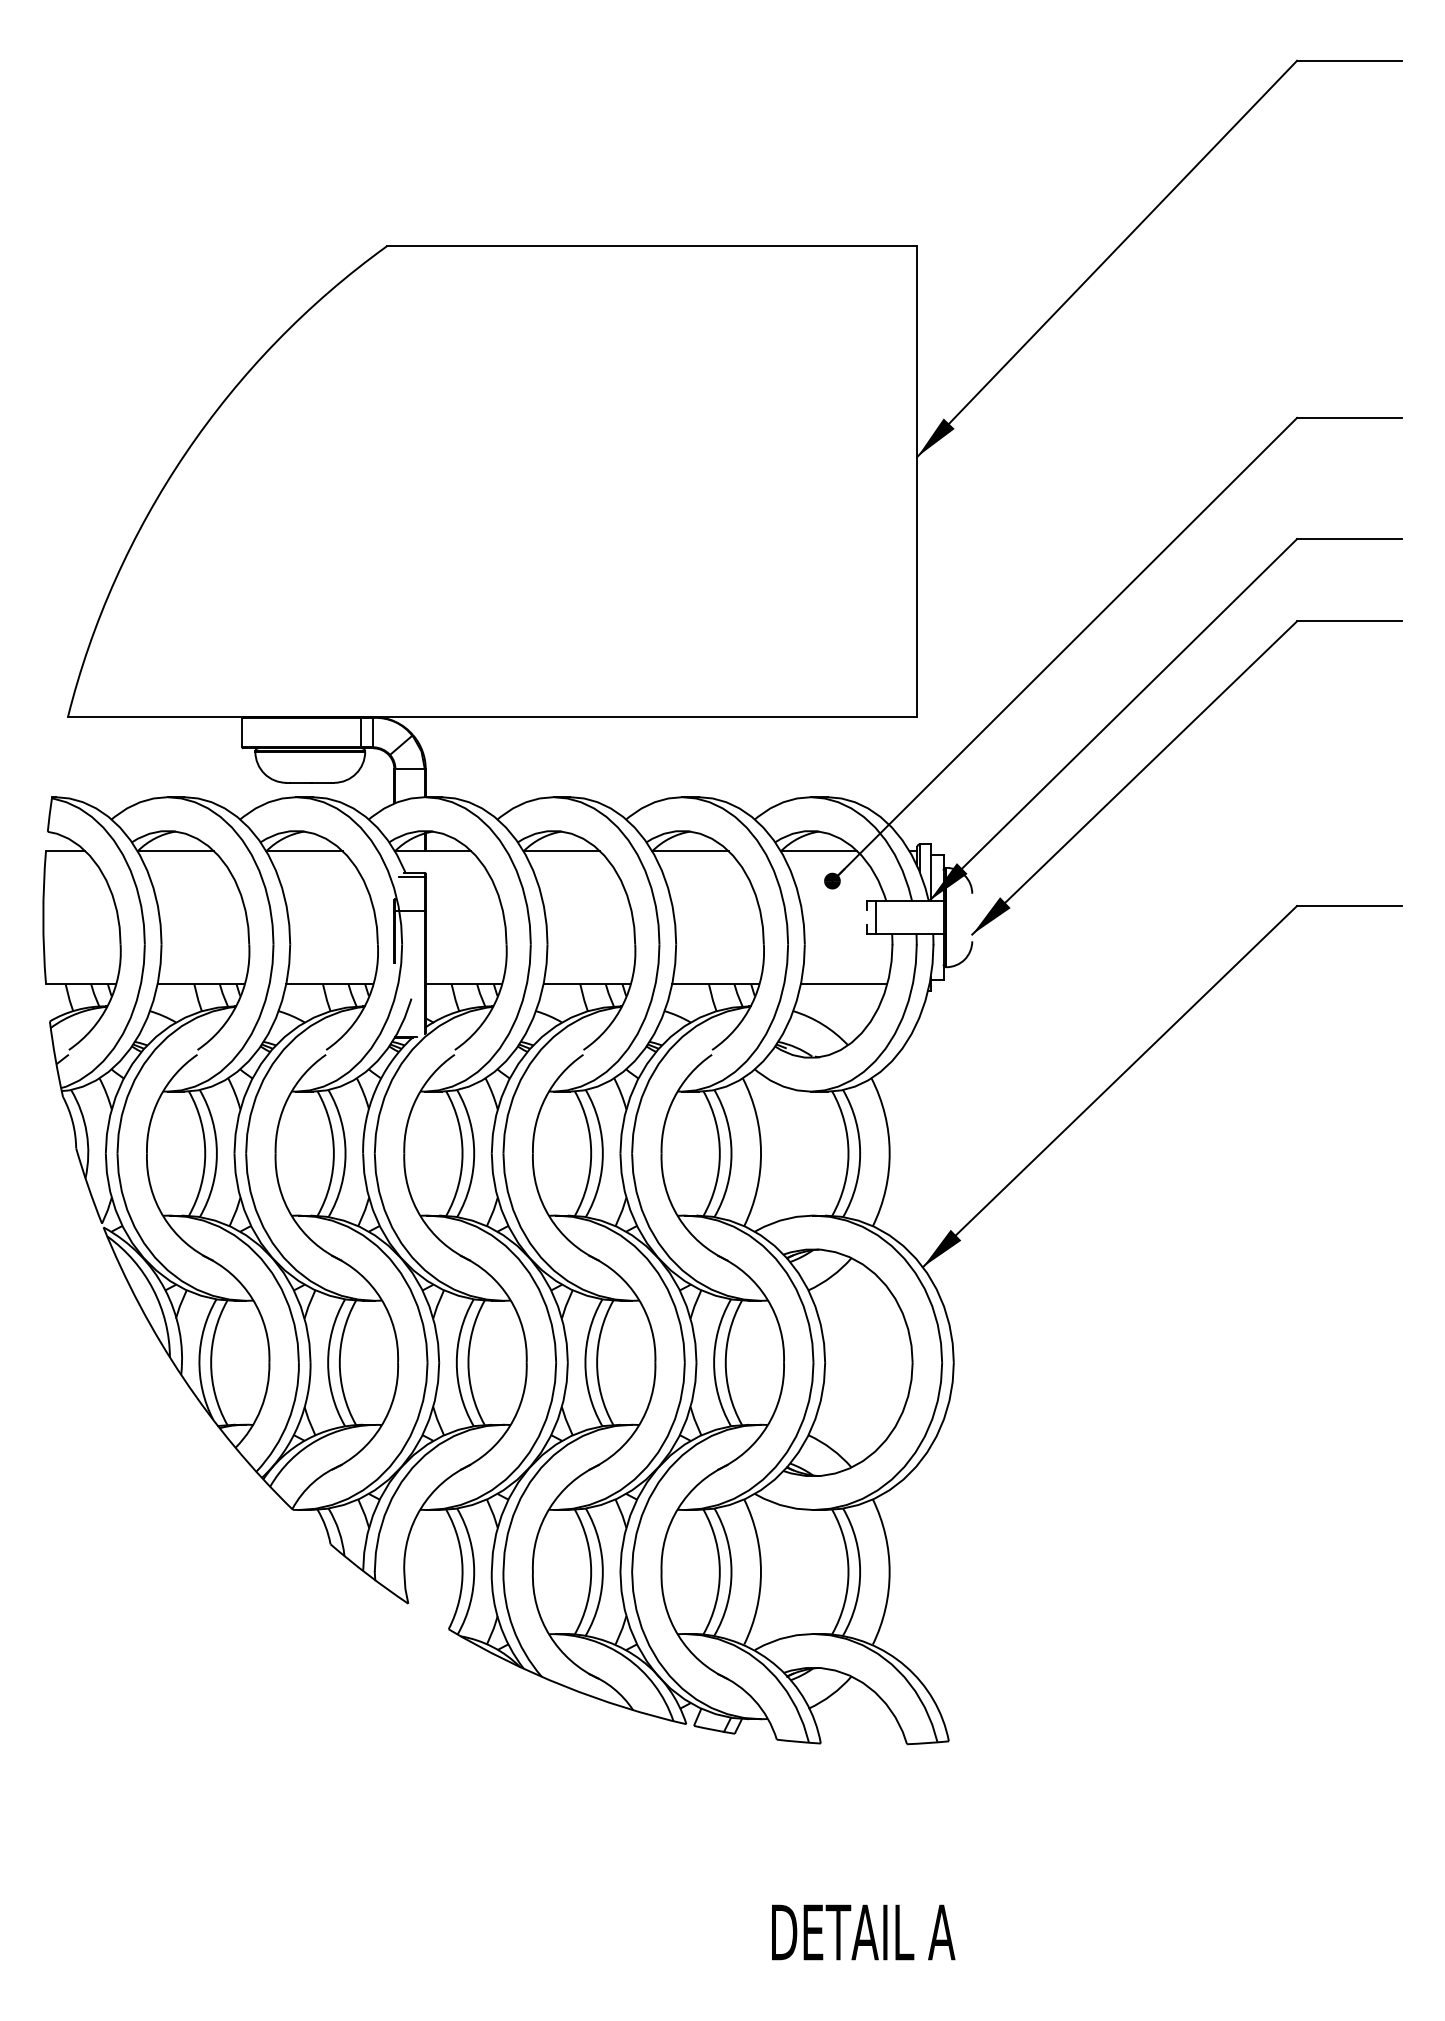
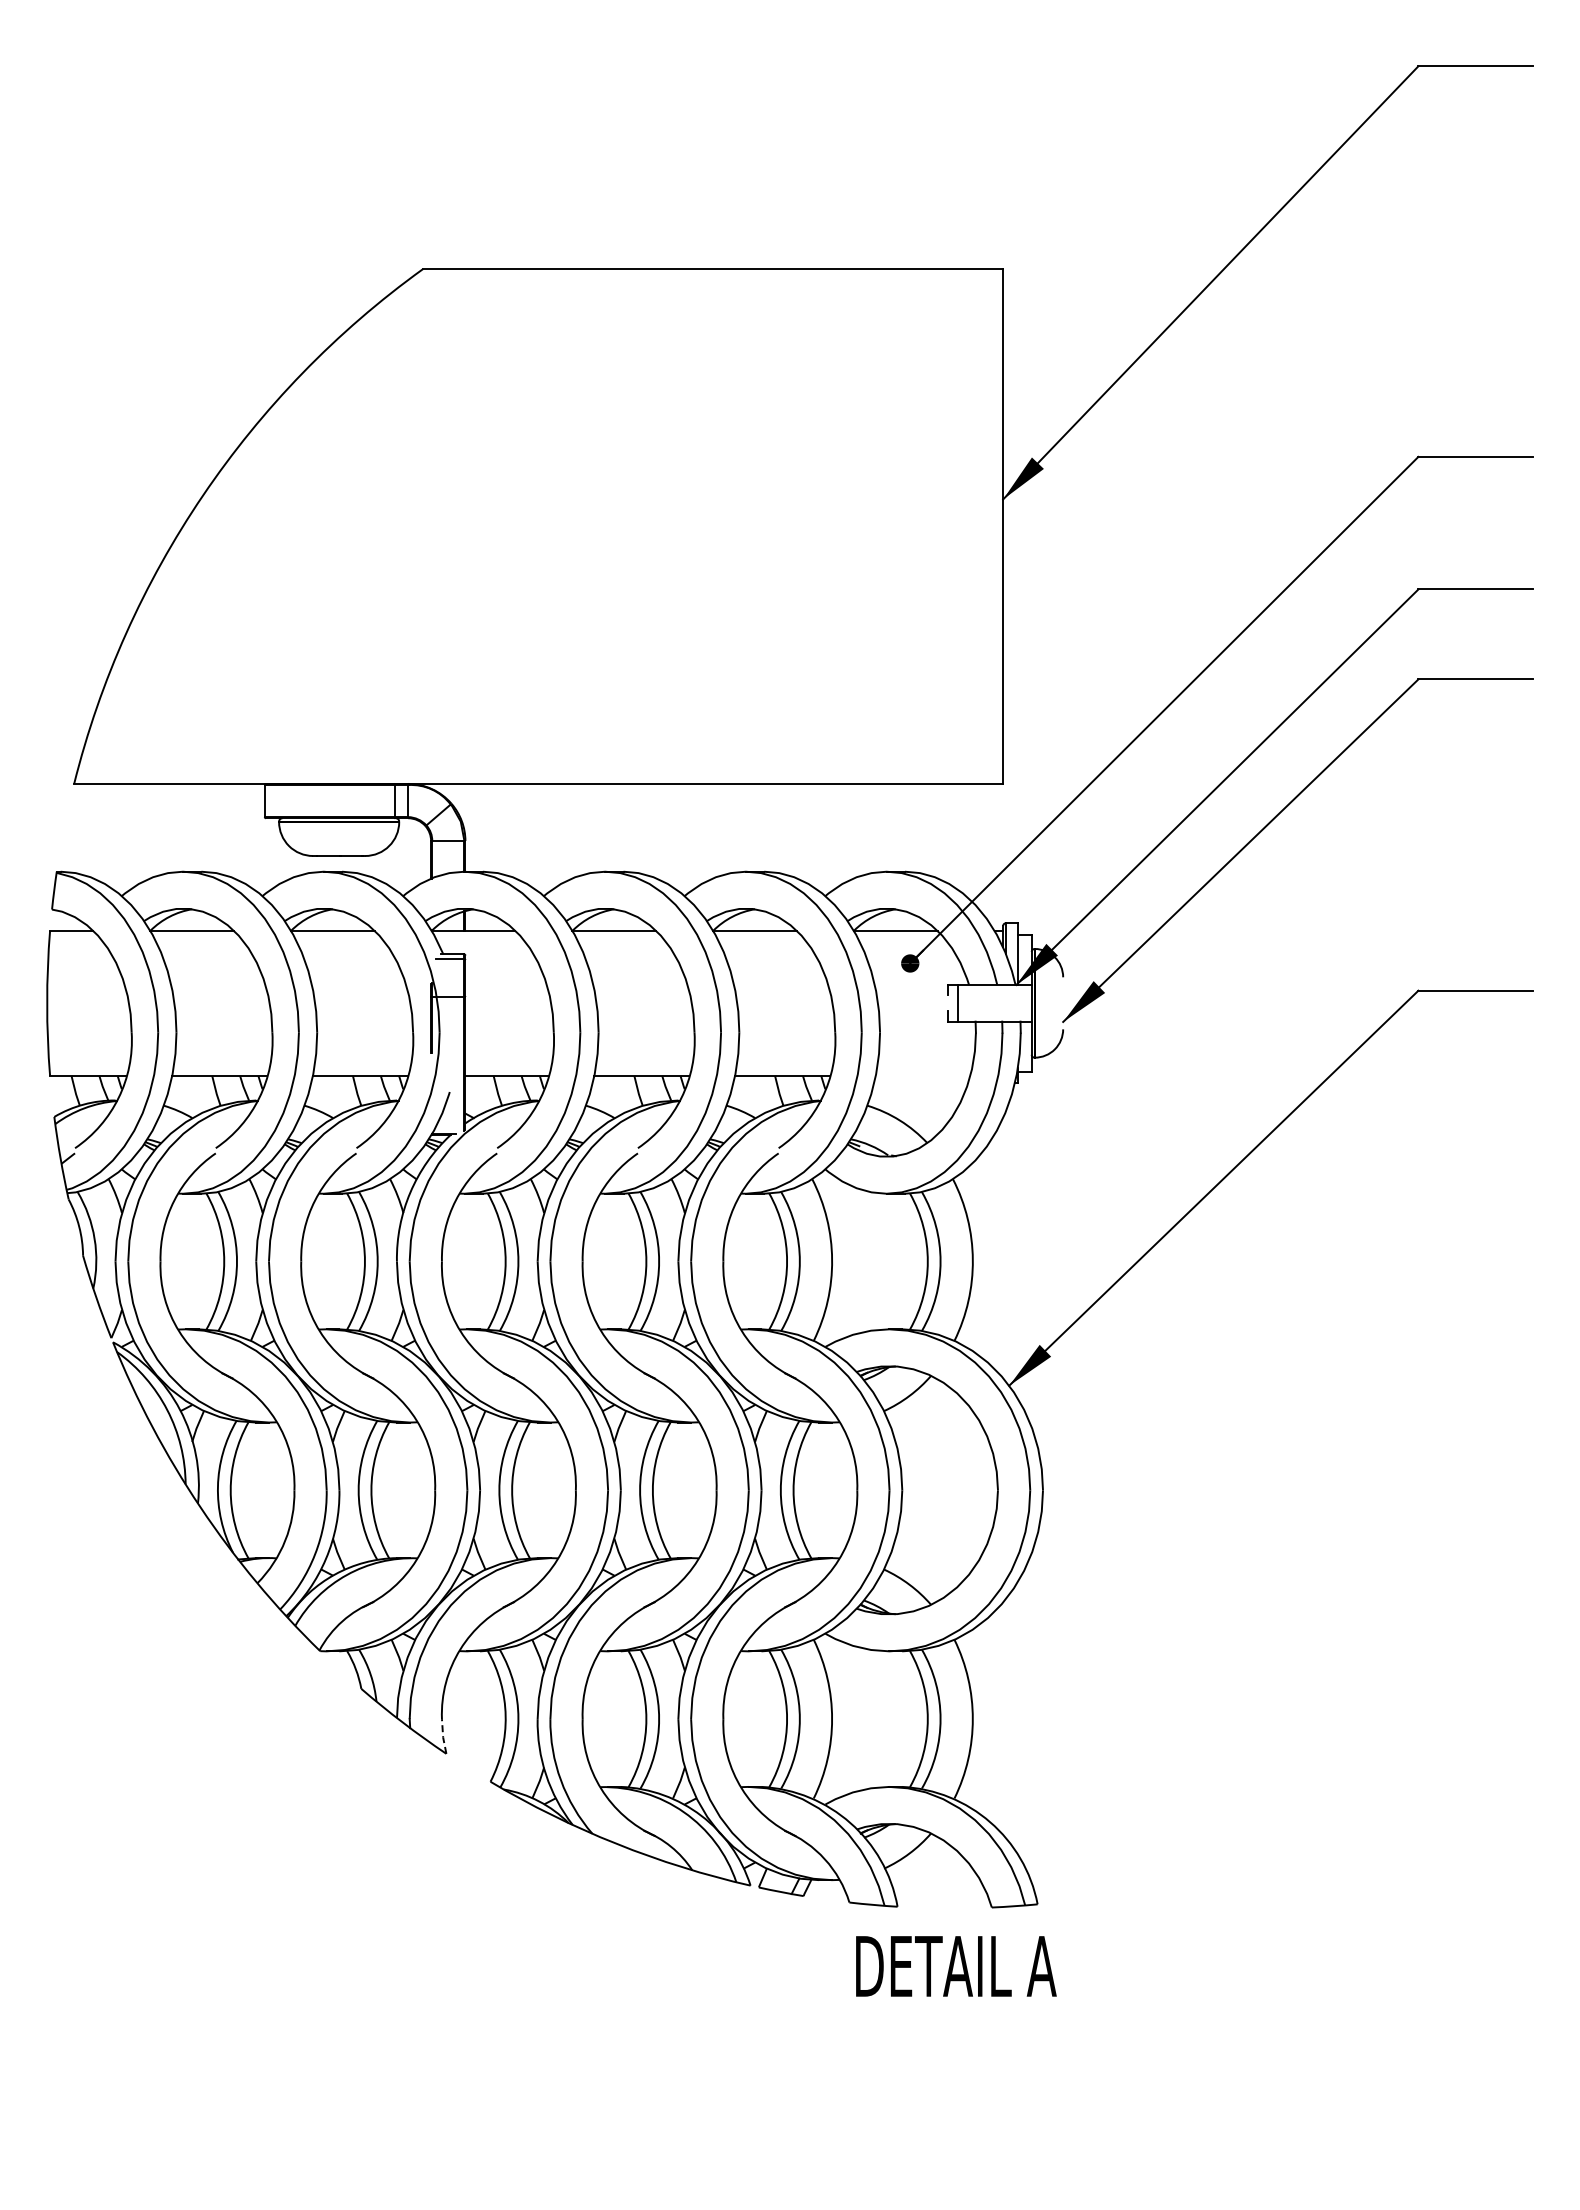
line: (843, 983) -> (922, 1075), removed
line: (405, 1587) -> (443, 1736), solid -> dashed
text: (863, 1932) -> (956, 1966), moved

